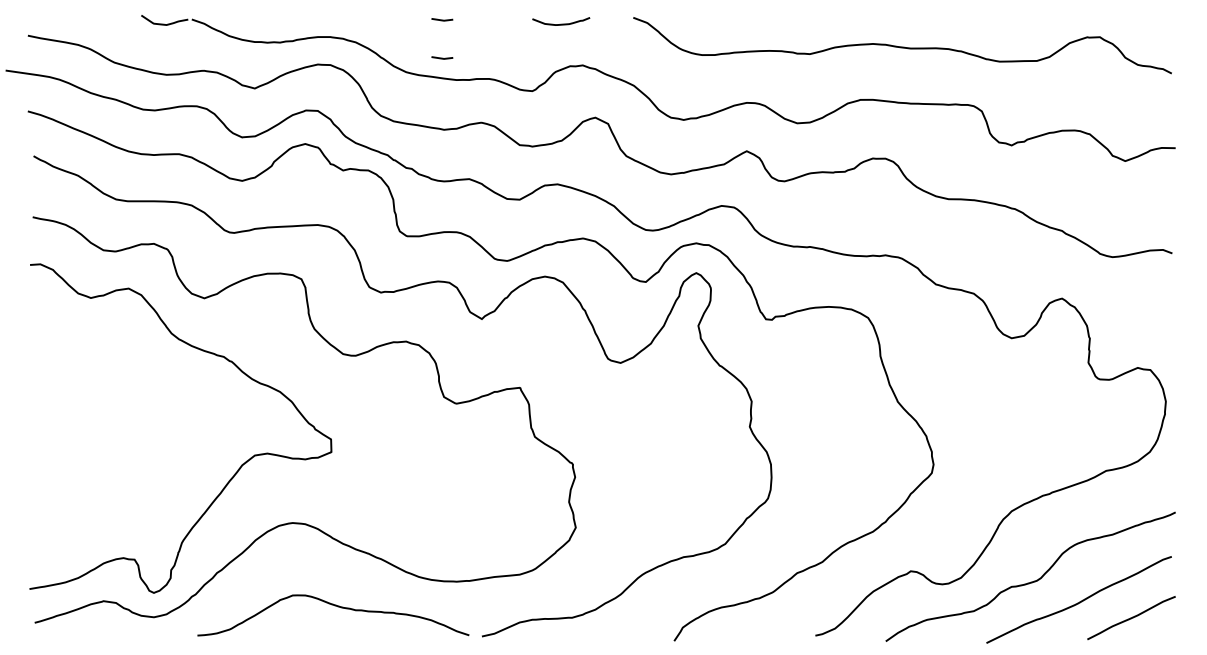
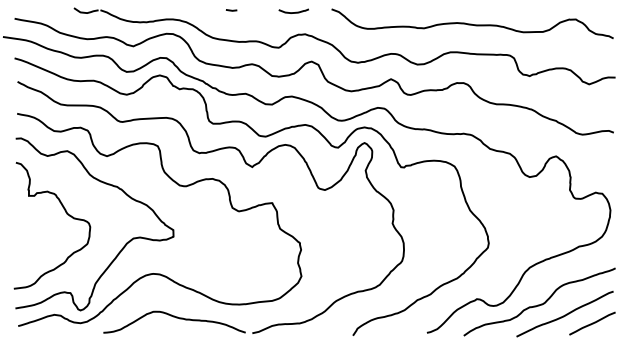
line: (442, 58) -> (231, 30), removed
curve: (127, 409) -> (66, 214), added

